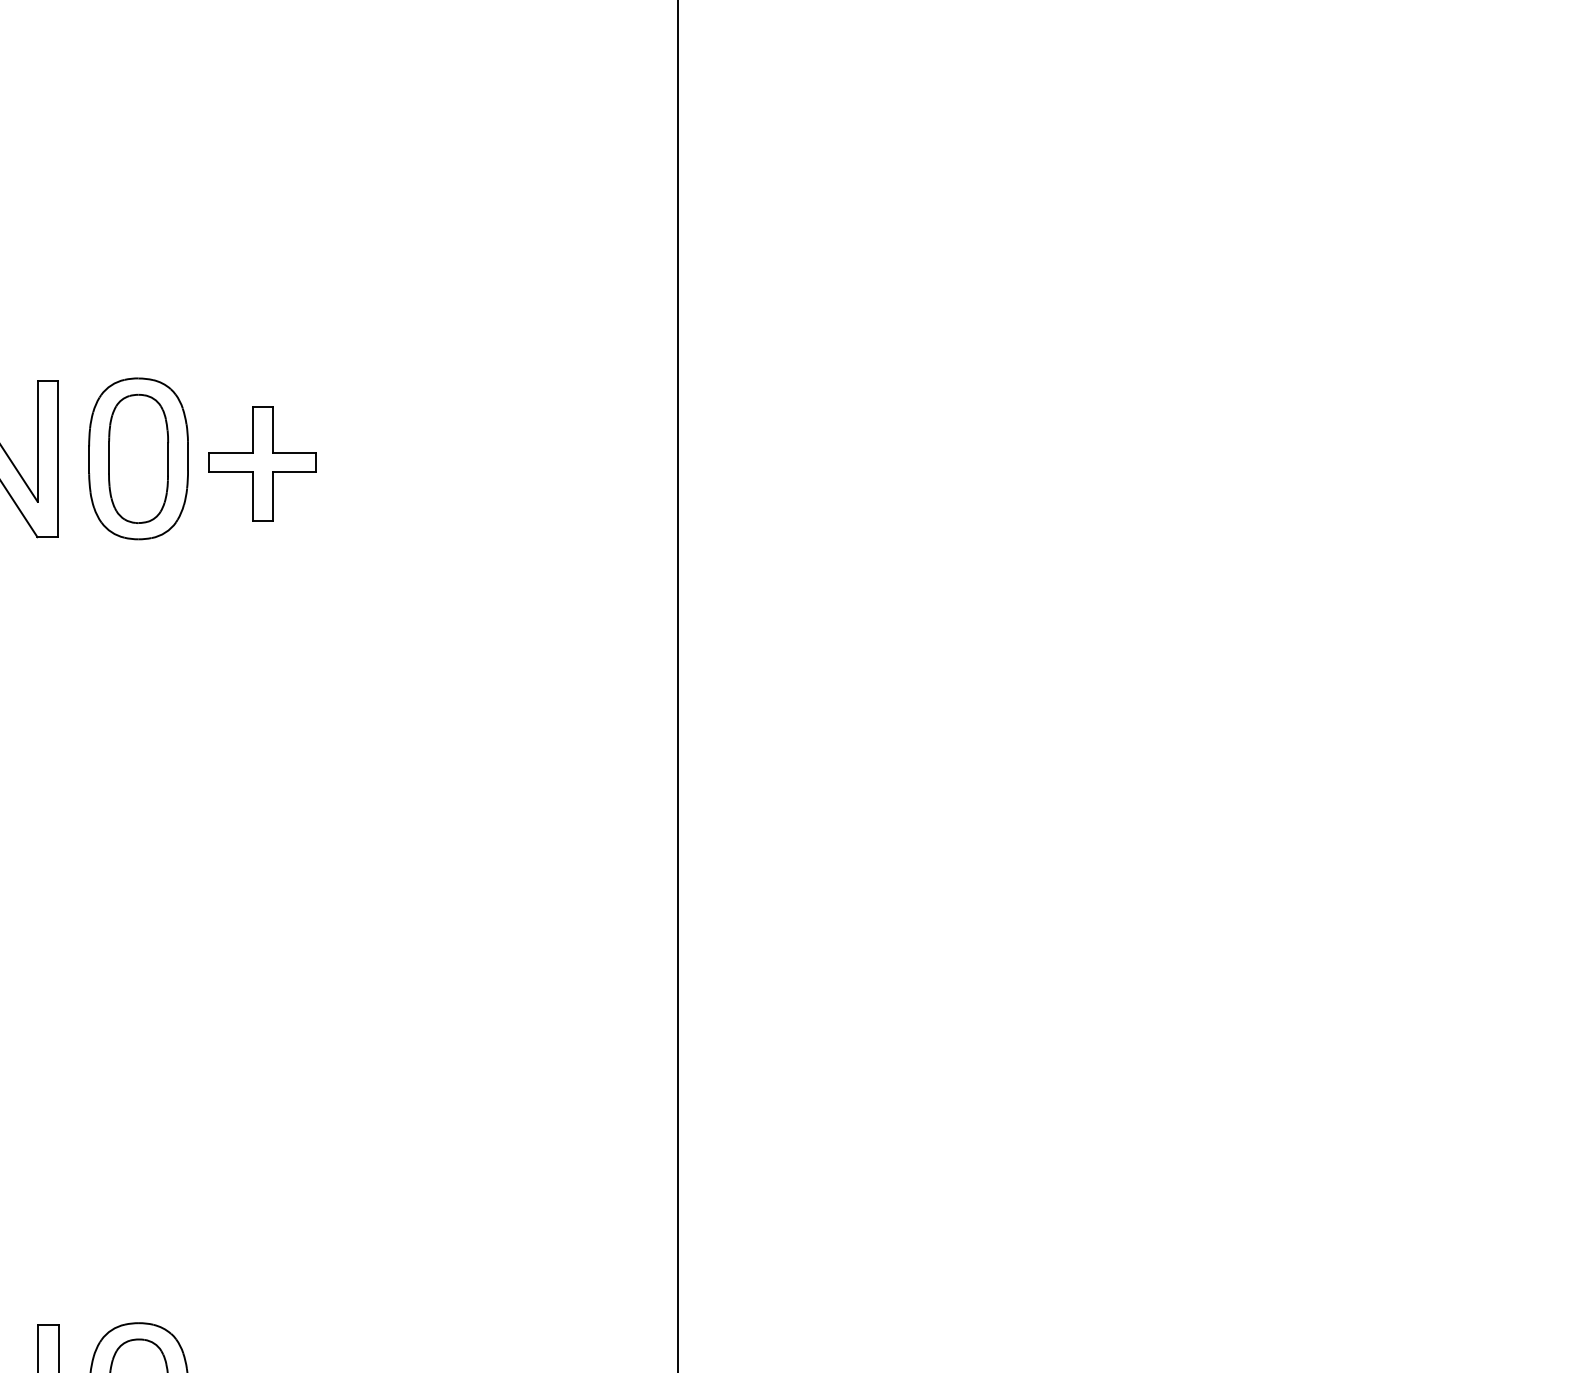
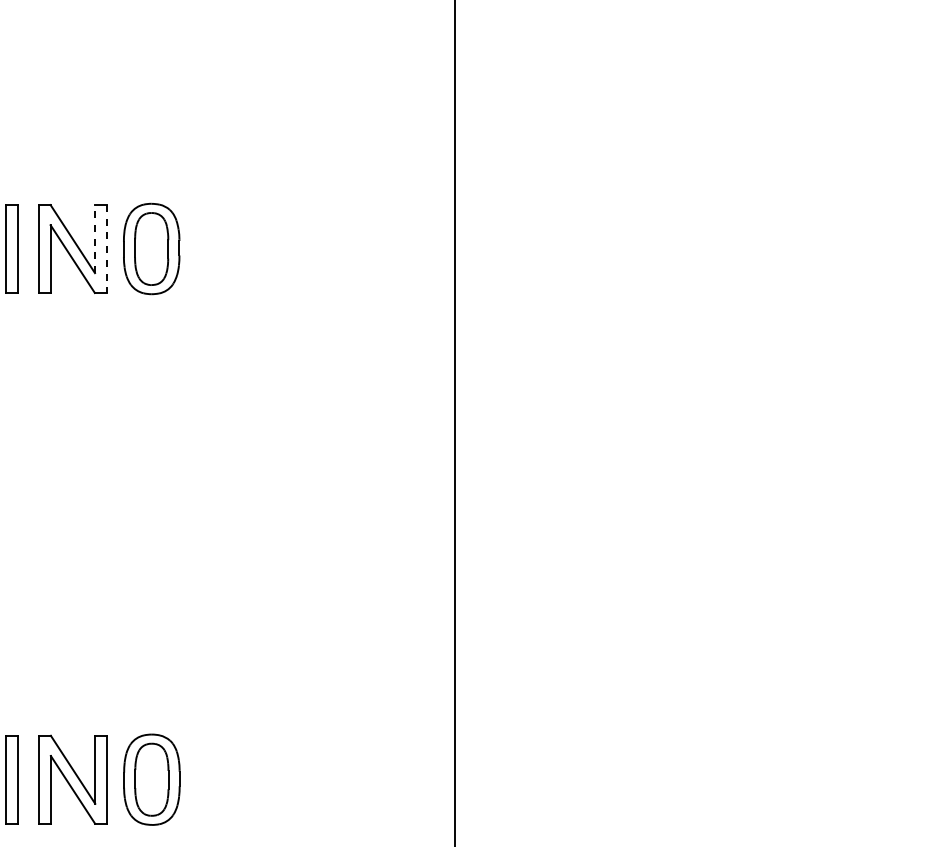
line: (38, 440) -> (95, 238), solid -> dashed
line: (58, 459) -> (106, 249), solid -> dashed
part: (261, 463) -> (220, 251), removed

